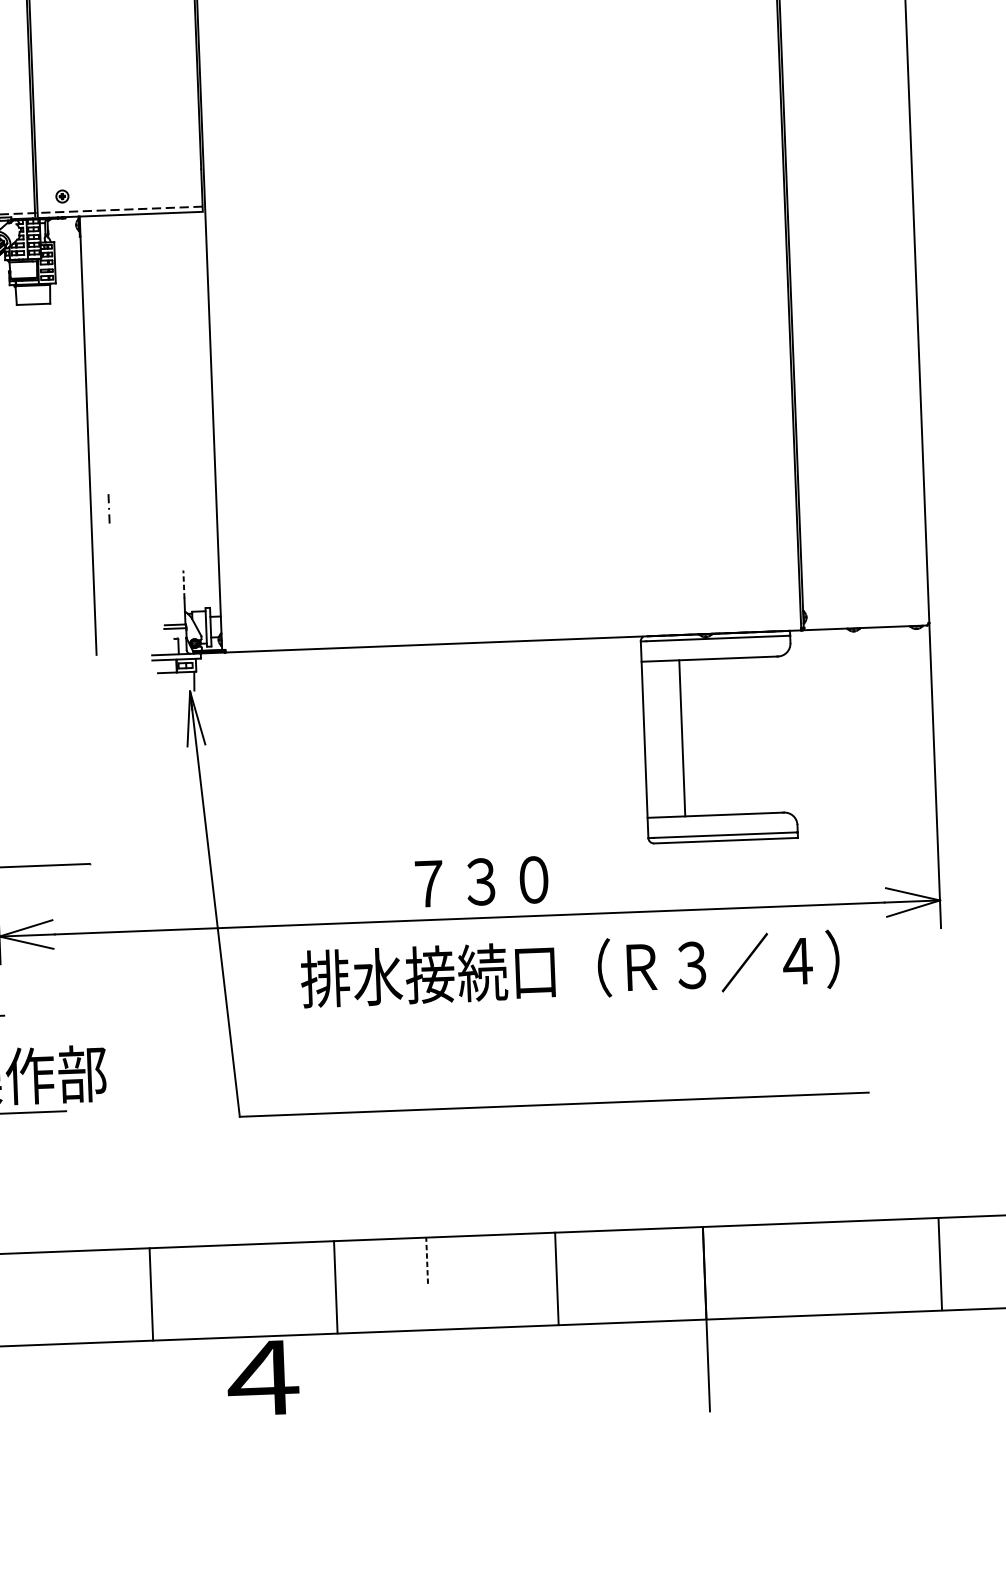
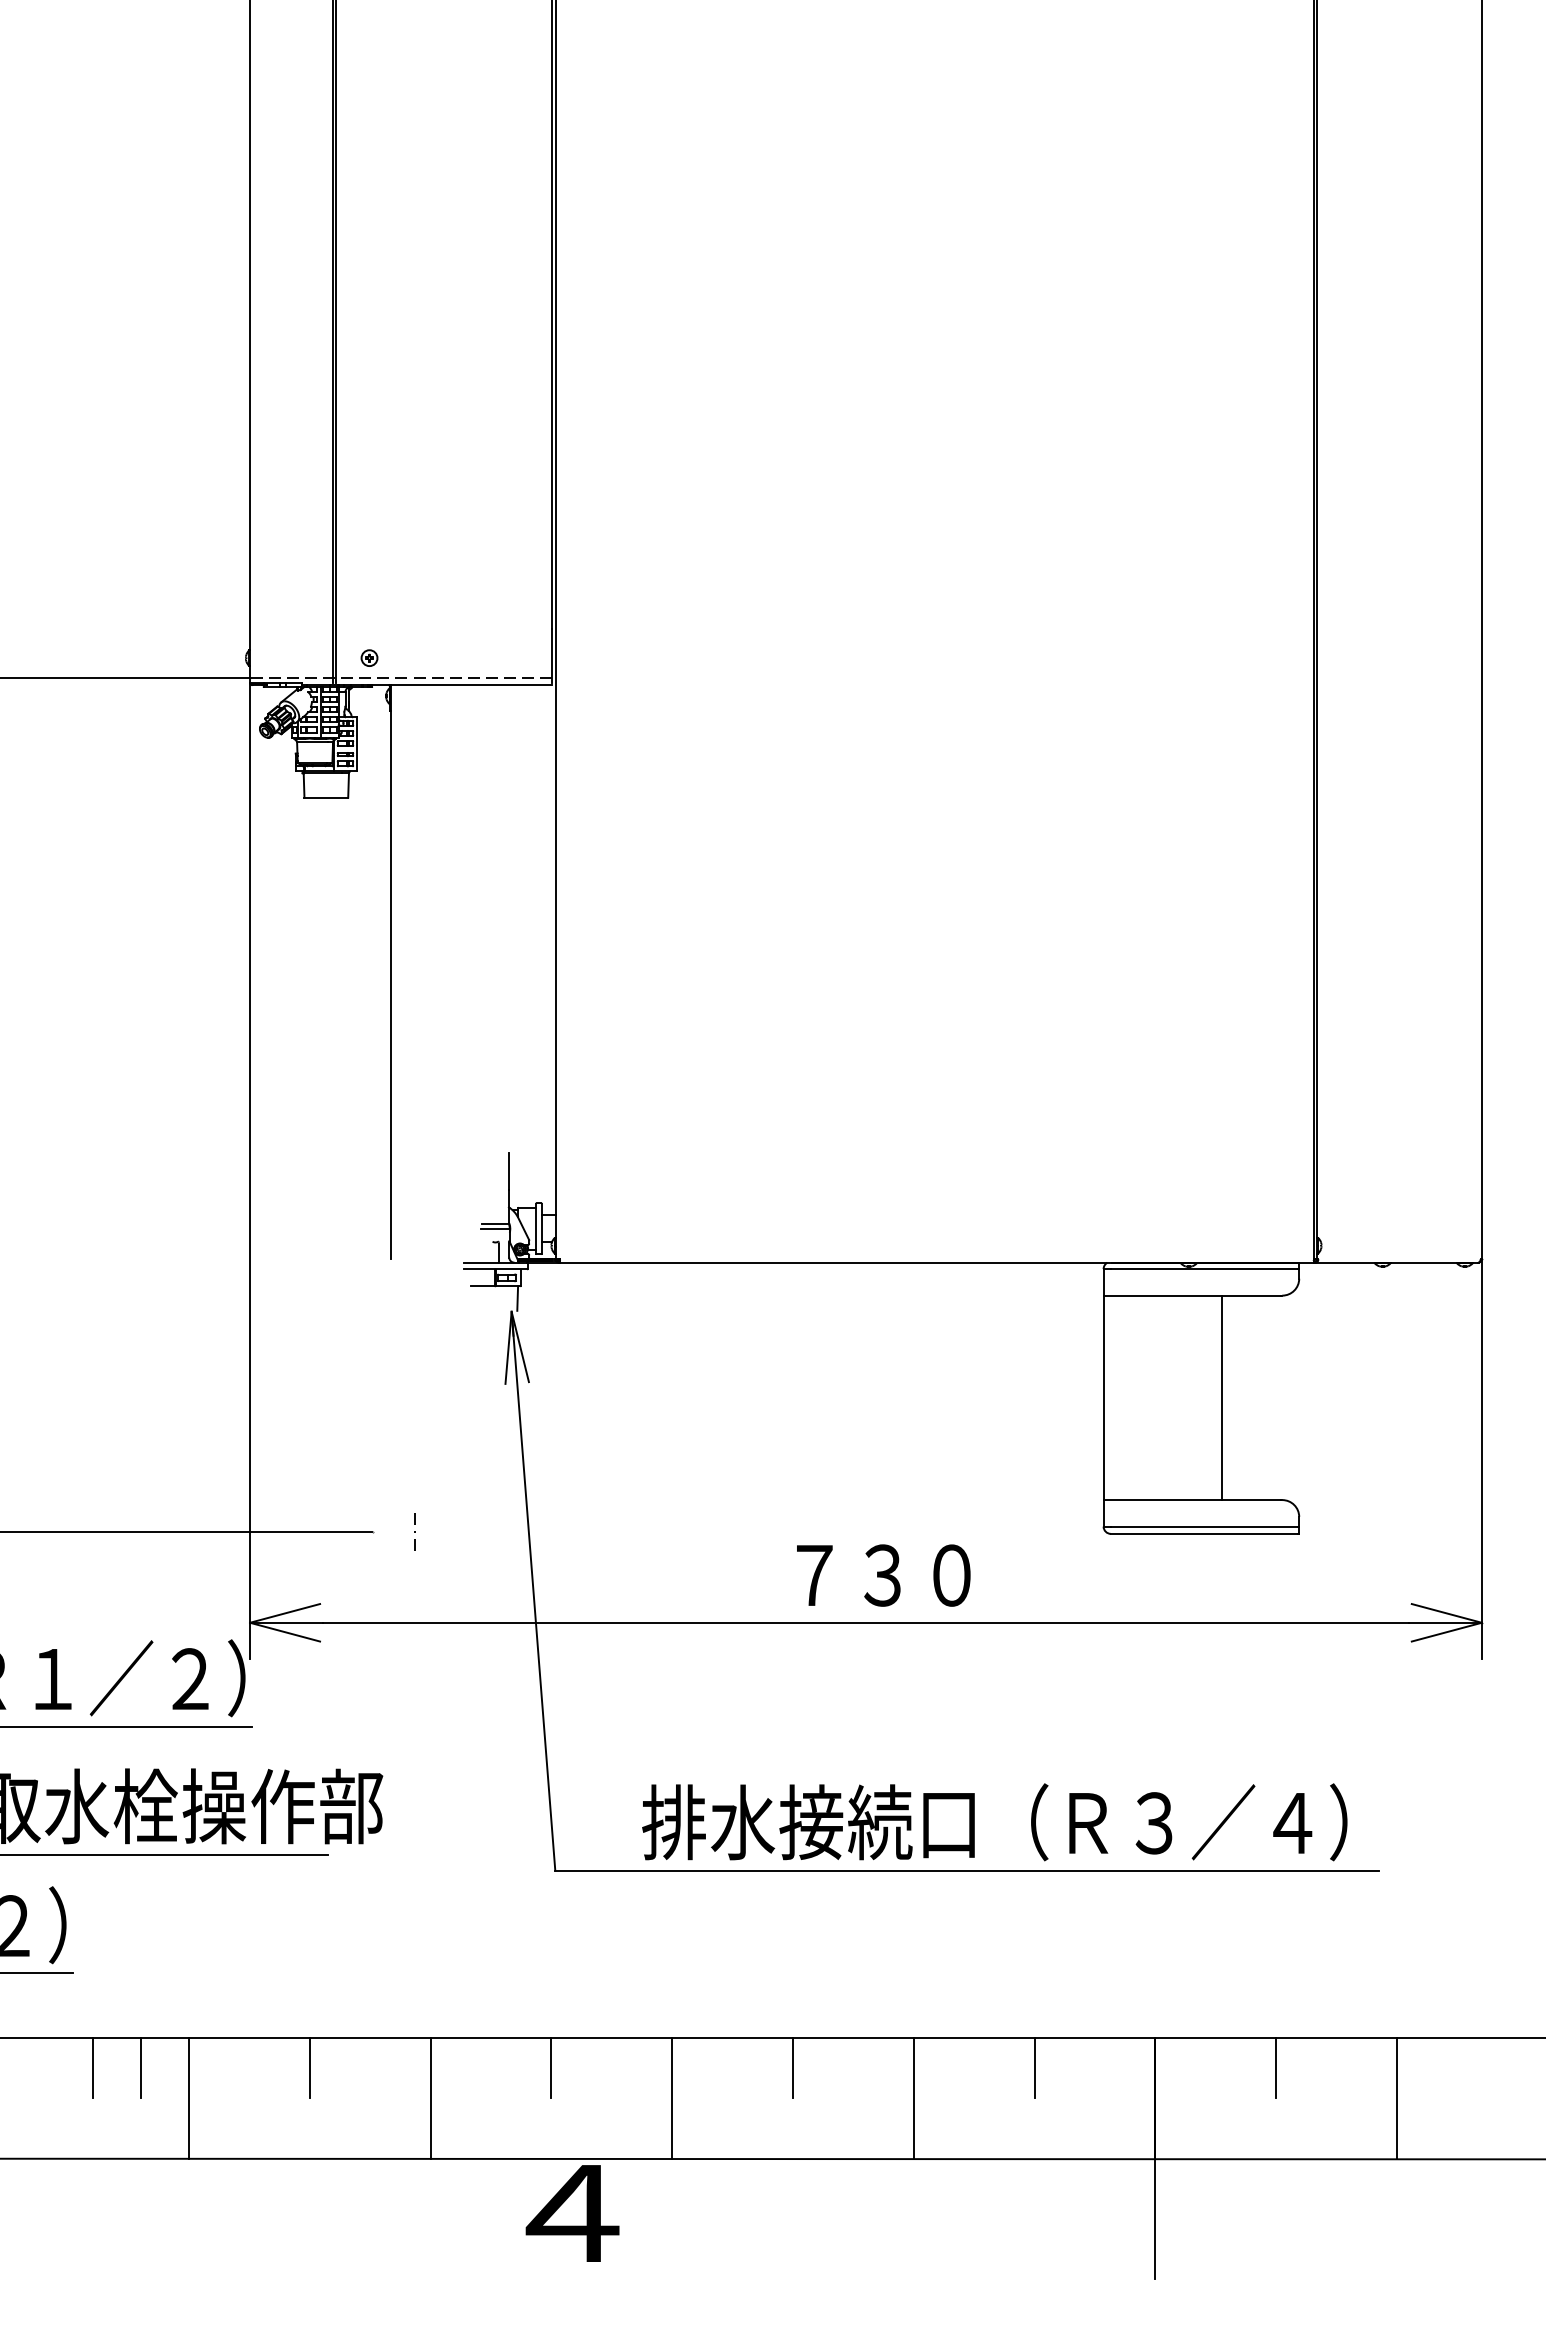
line: (108, 508) -> (414, 1531), moved
line: (183, 584) -> (508, 1171), dashed -> solid
line: (681, 738) -> (1221, 1397), moved
text: (570, 969) -> (994, 1822), moved
line: (796, 1246) -> (1276, 2067), added
line: (611, 1253) -> (1034, 2067), added
line: (427, 1260) -> (793, 2067), dashed -> solid
line: (939, 1263) -> (1396, 2097), moved
line: (242, 1267) -> (551, 2067), added
line: (57, 1274) -> (309, 2067), added
line: (556, 1278) -> (913, 2097), moved

